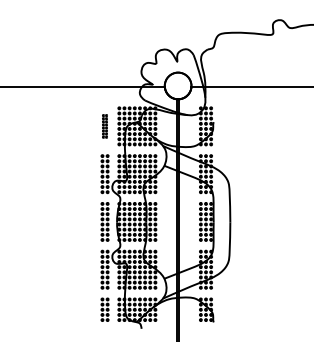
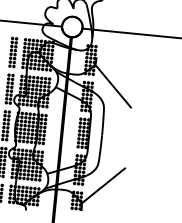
part: (104, 126) -> (12, 52), size x1.67
line: (238, 156) -> (113, 85), added
line: (238, 286) -> (103, 185), added

